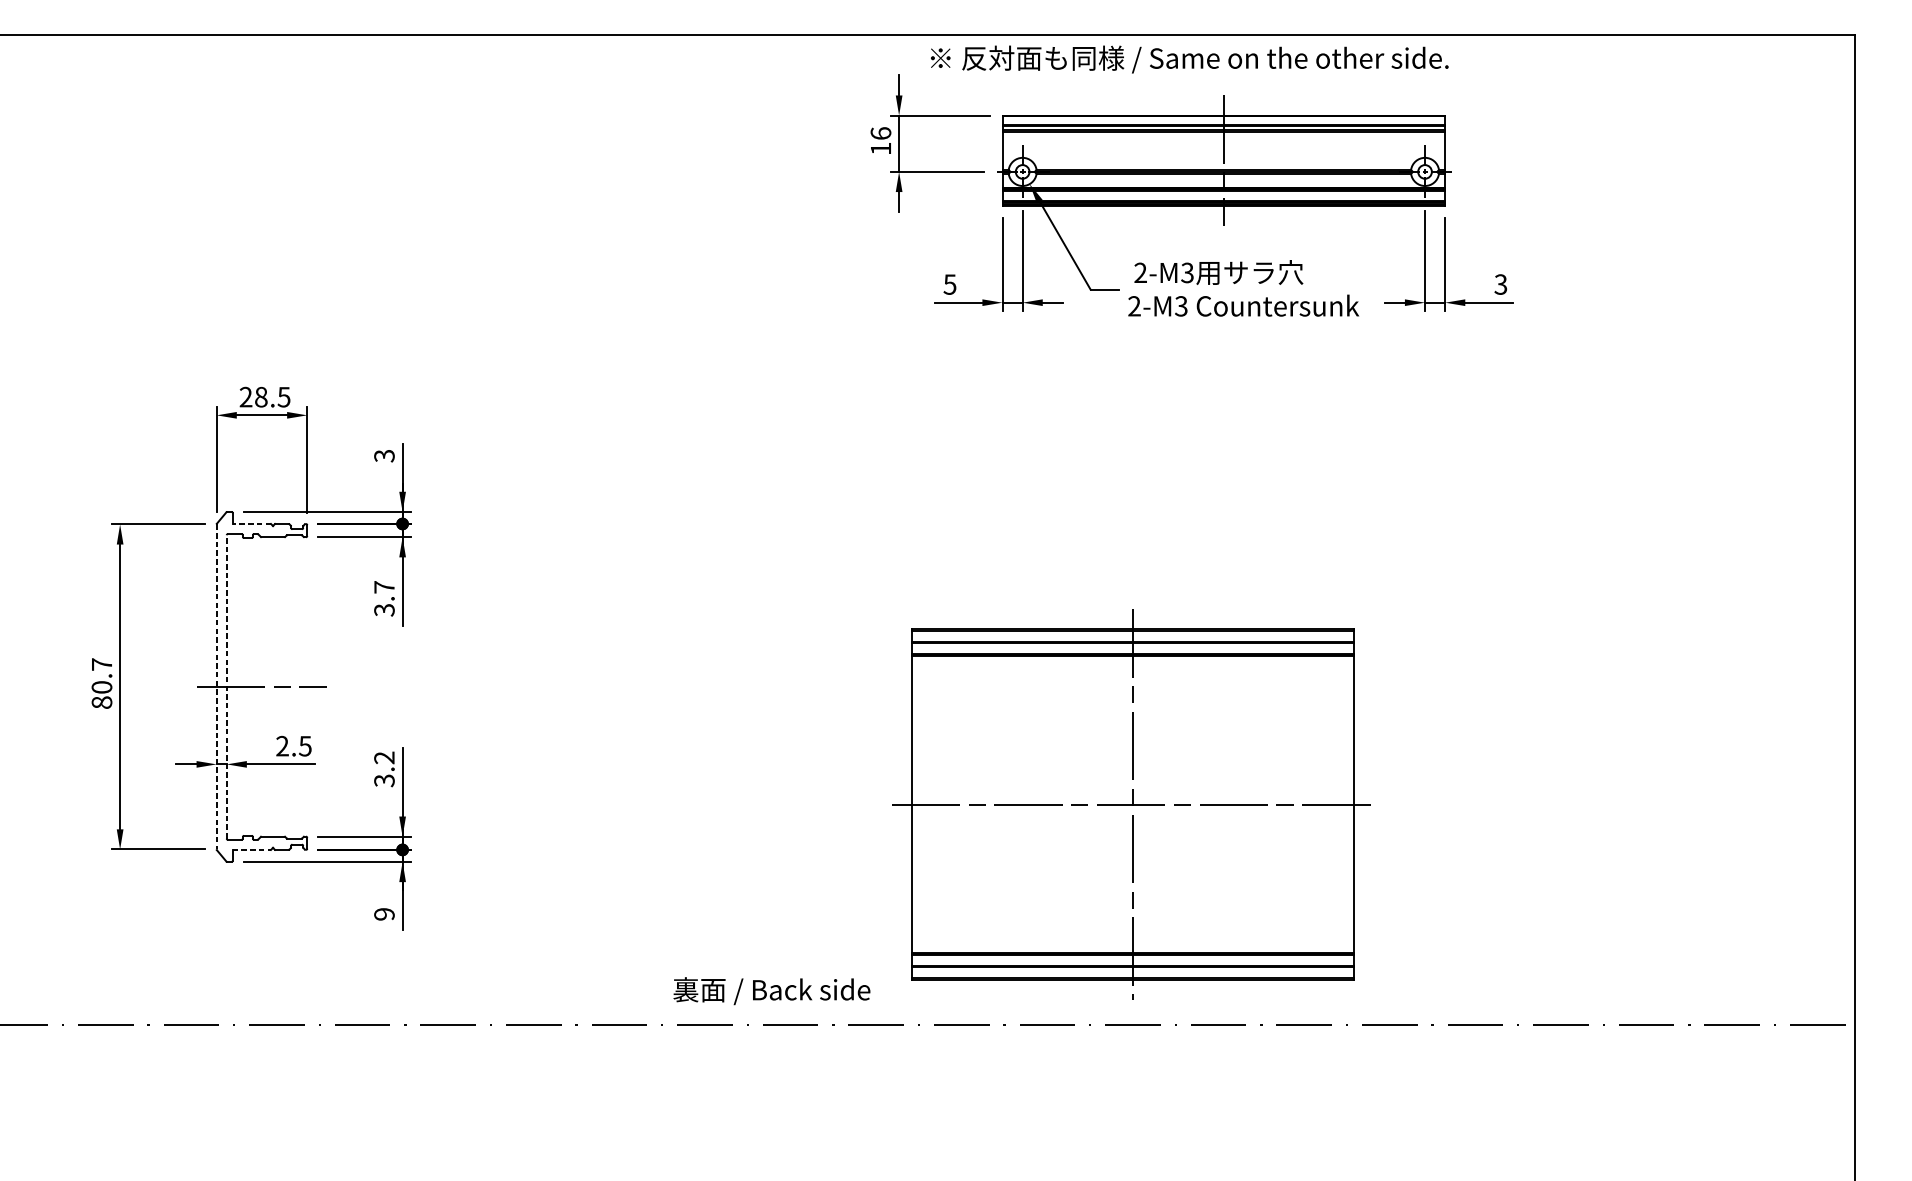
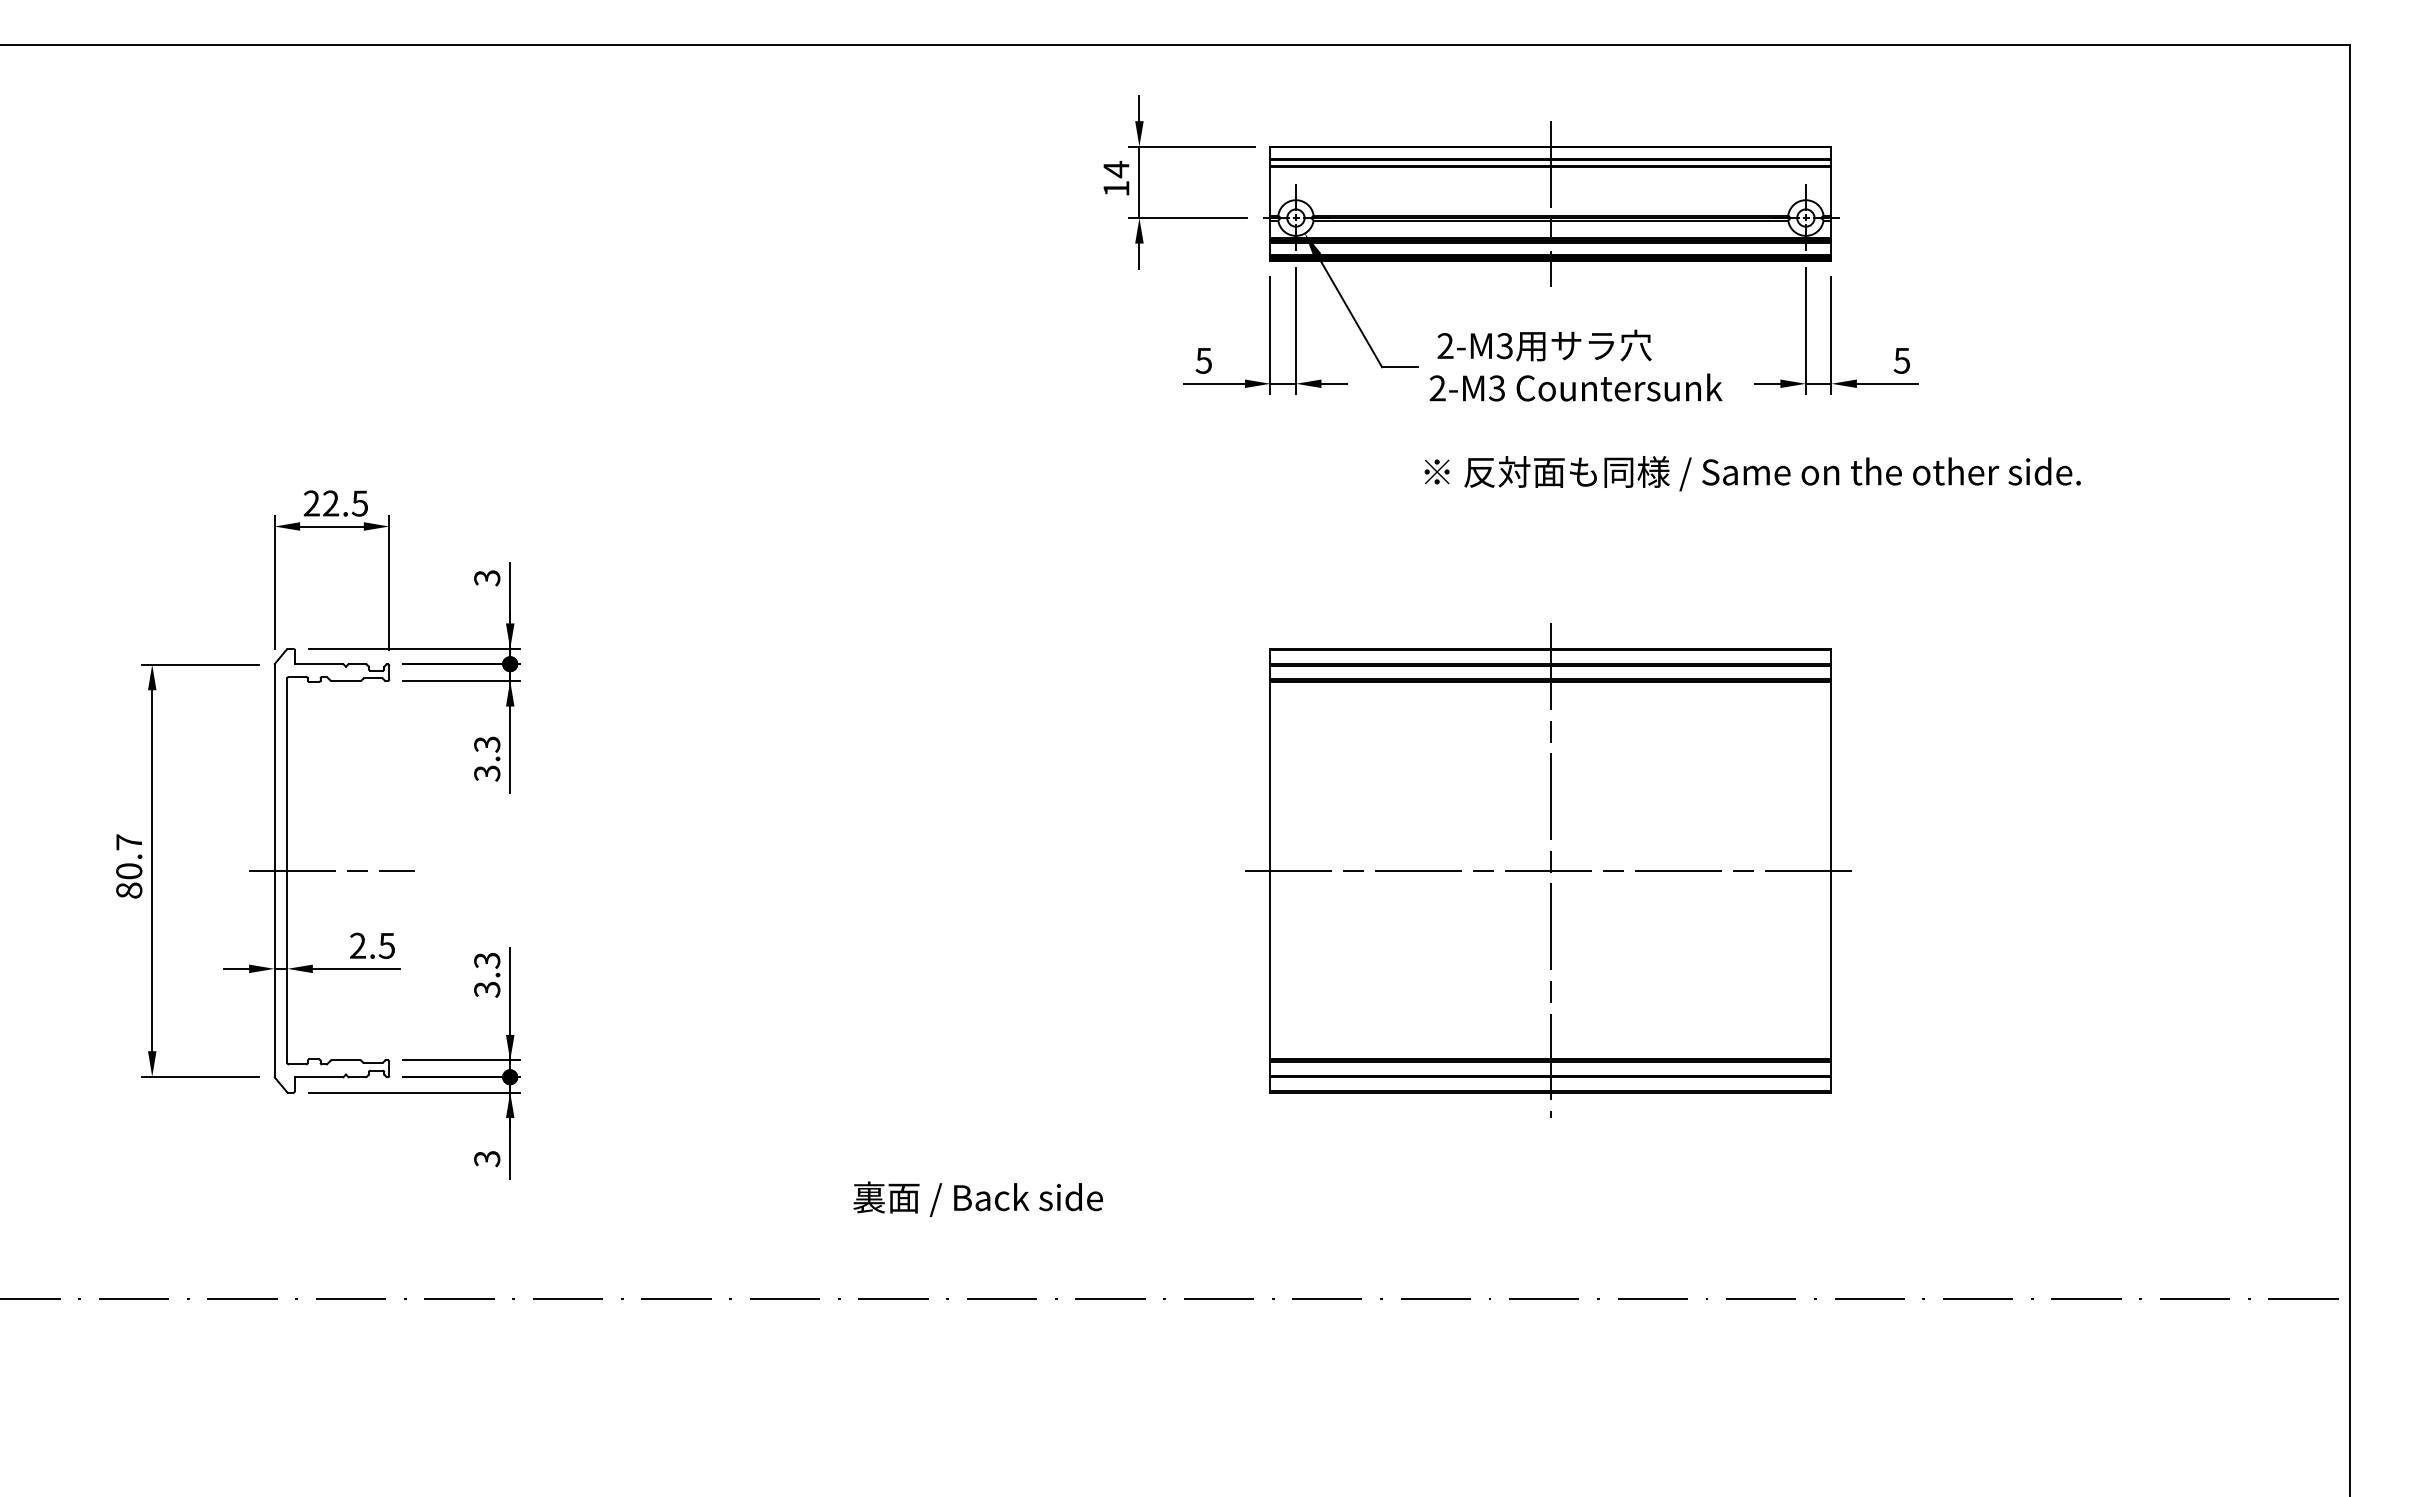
text: (1189, 59) -> (1752, 473), moved
text: (881, 133) -> (1116, 169), 16 -> 14
text: (1500, 284) -> (1901, 360), 3 -> 5
text: (261, 397) -> (331, 503), 28.5 -> 22.5
line: (251, 524) -> (318, 664), dashed -> solid
text: (384, 587) -> (487, 744), 3.7 -> 3.3
line: (216, 686) -> (274, 870), dashed -> solid
line: (226, 686) -> (287, 870), dashed -> solid
text: (384, 757) -> (487, 960), 3.2 -> 3.3
part: (1131, 804) -> (1548, 870), moved
line: (252, 850) -> (319, 1077), dashed -> solid
text: (384, 914) -> (487, 1159), 9 -> 3
text: (771, 990) -> (977, 1198), moved

